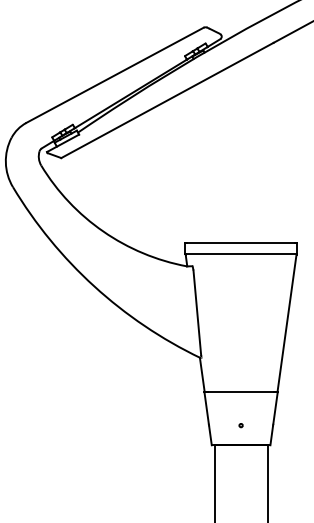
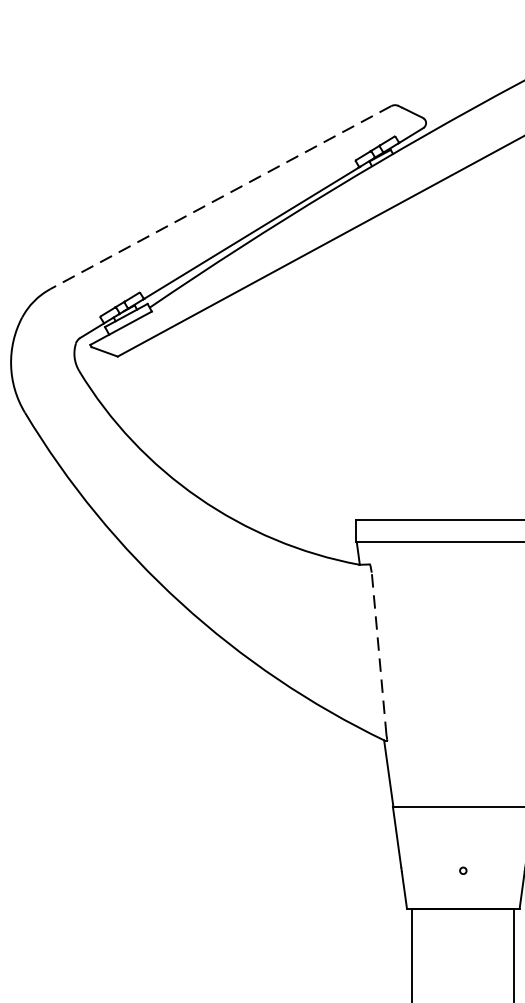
line: (114, 75) -> (219, 197), solid -> dashed
line: (197, 312) -> (379, 653), solid -> dashed

